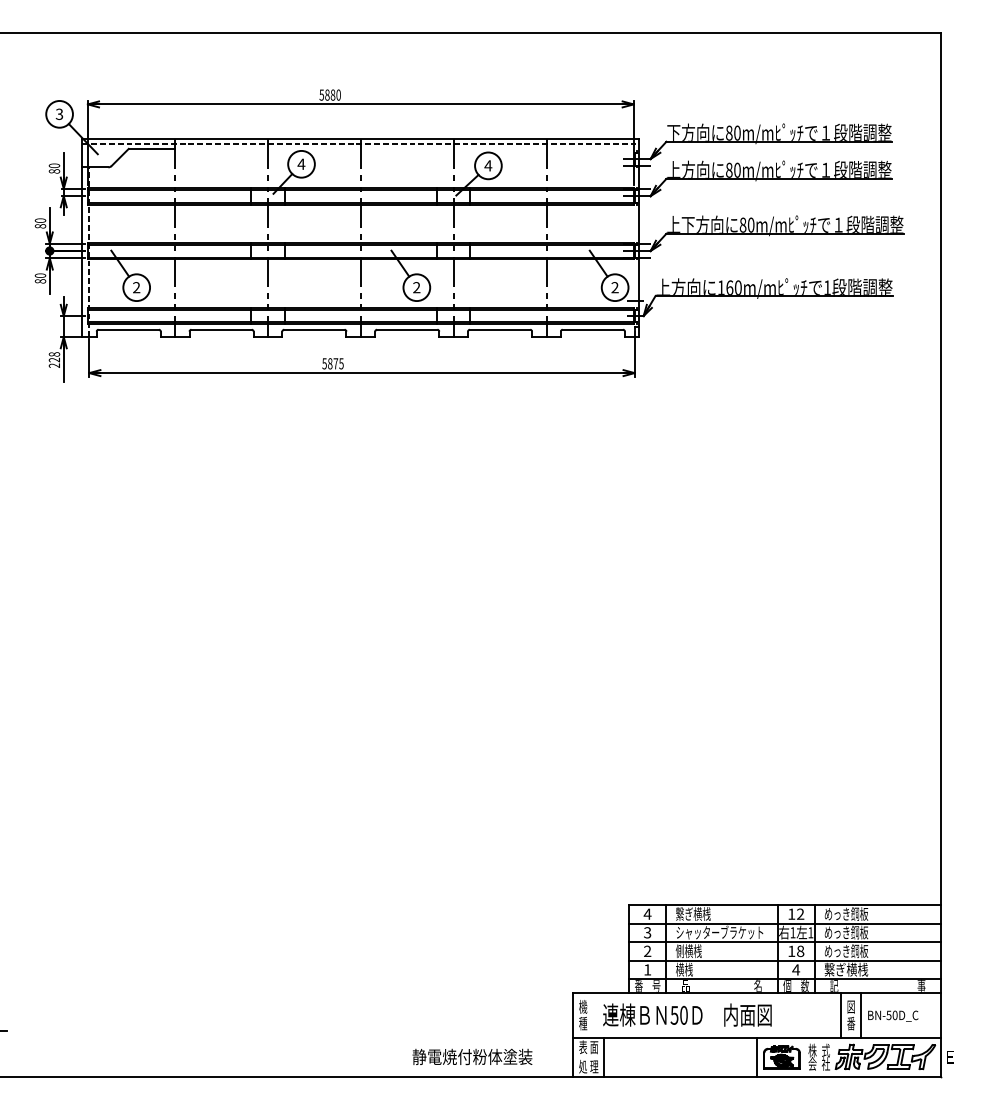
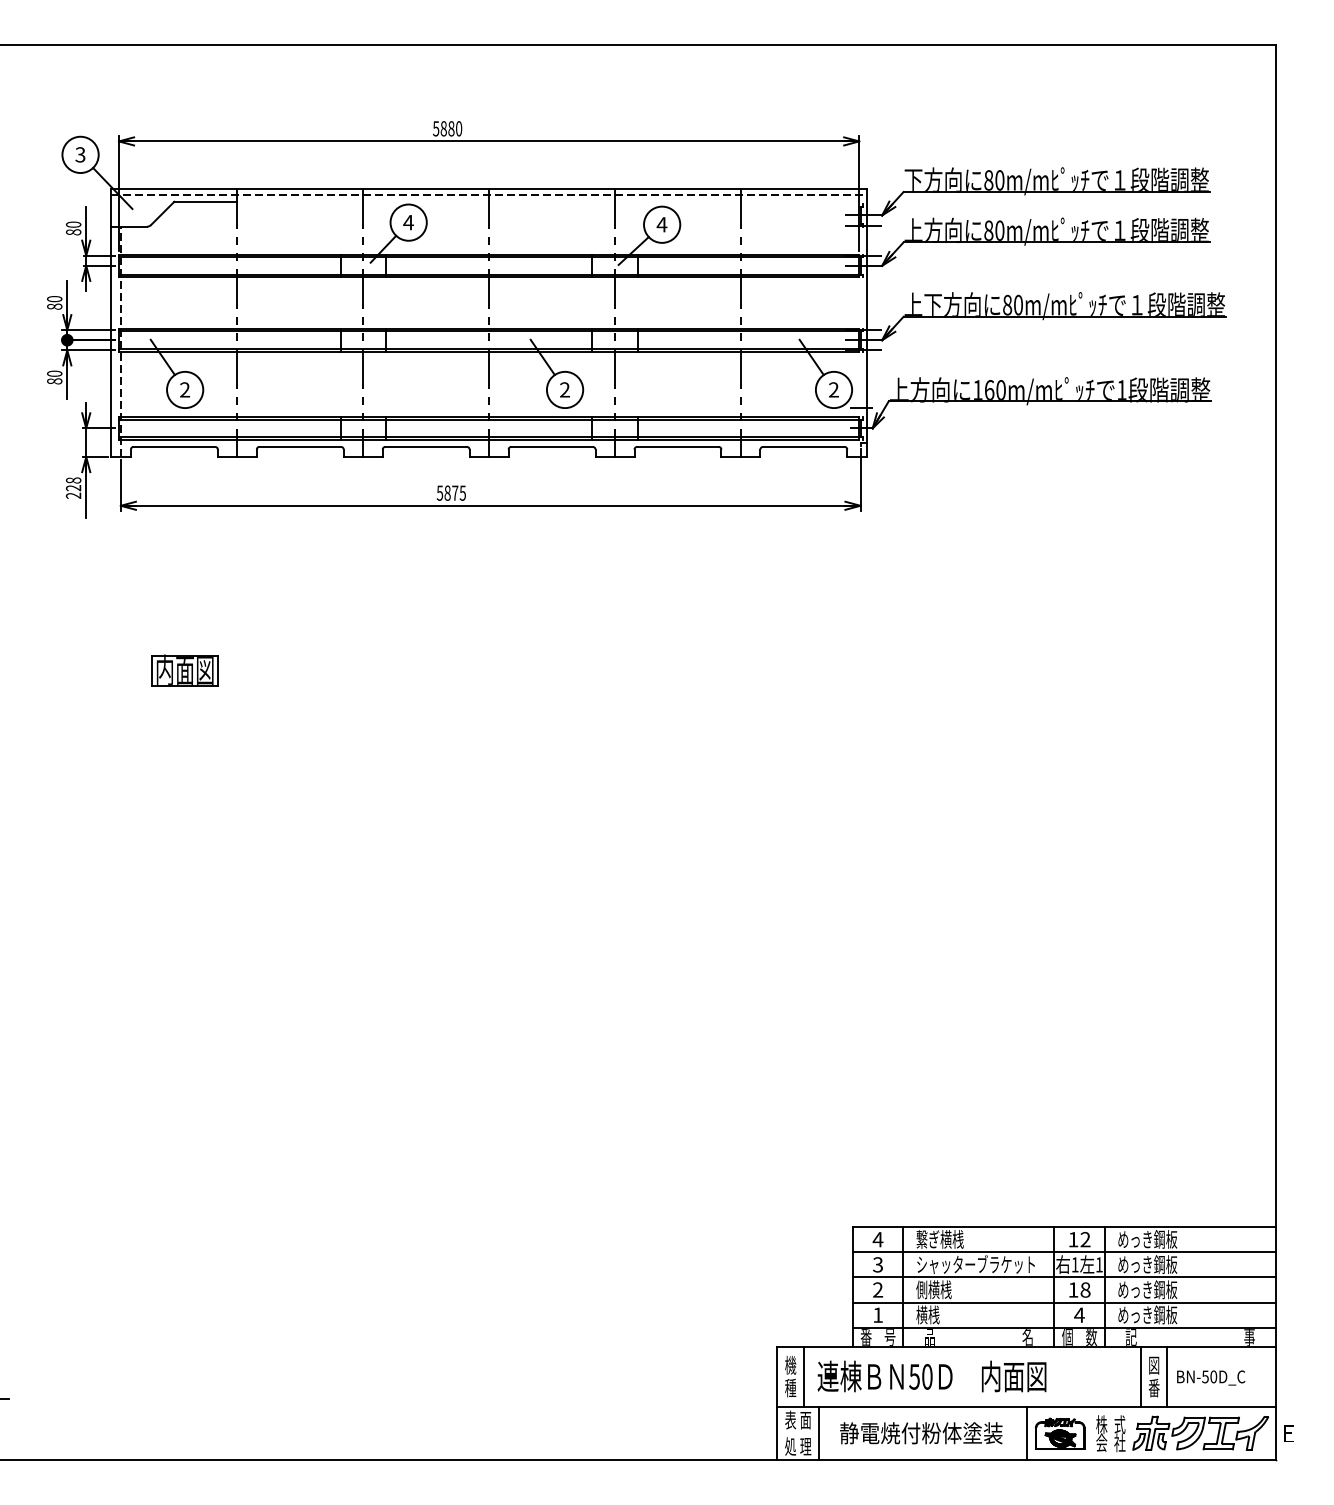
part: (136, 494) -> (184, 670), added
text: (846, 969) -> (1147, 1314), 繋ぎ横桟 -> めっき鋼板
line: (592, 1015) -> (803, 1377), added
text: (472, 1056) -> (921, 1432), moved

